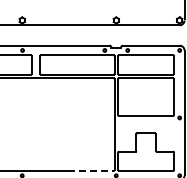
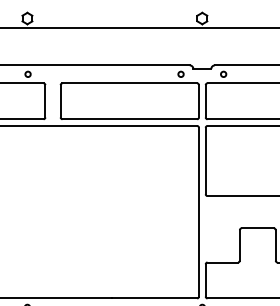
line: (90, 170) -> (154, 297), dashed -> solid

